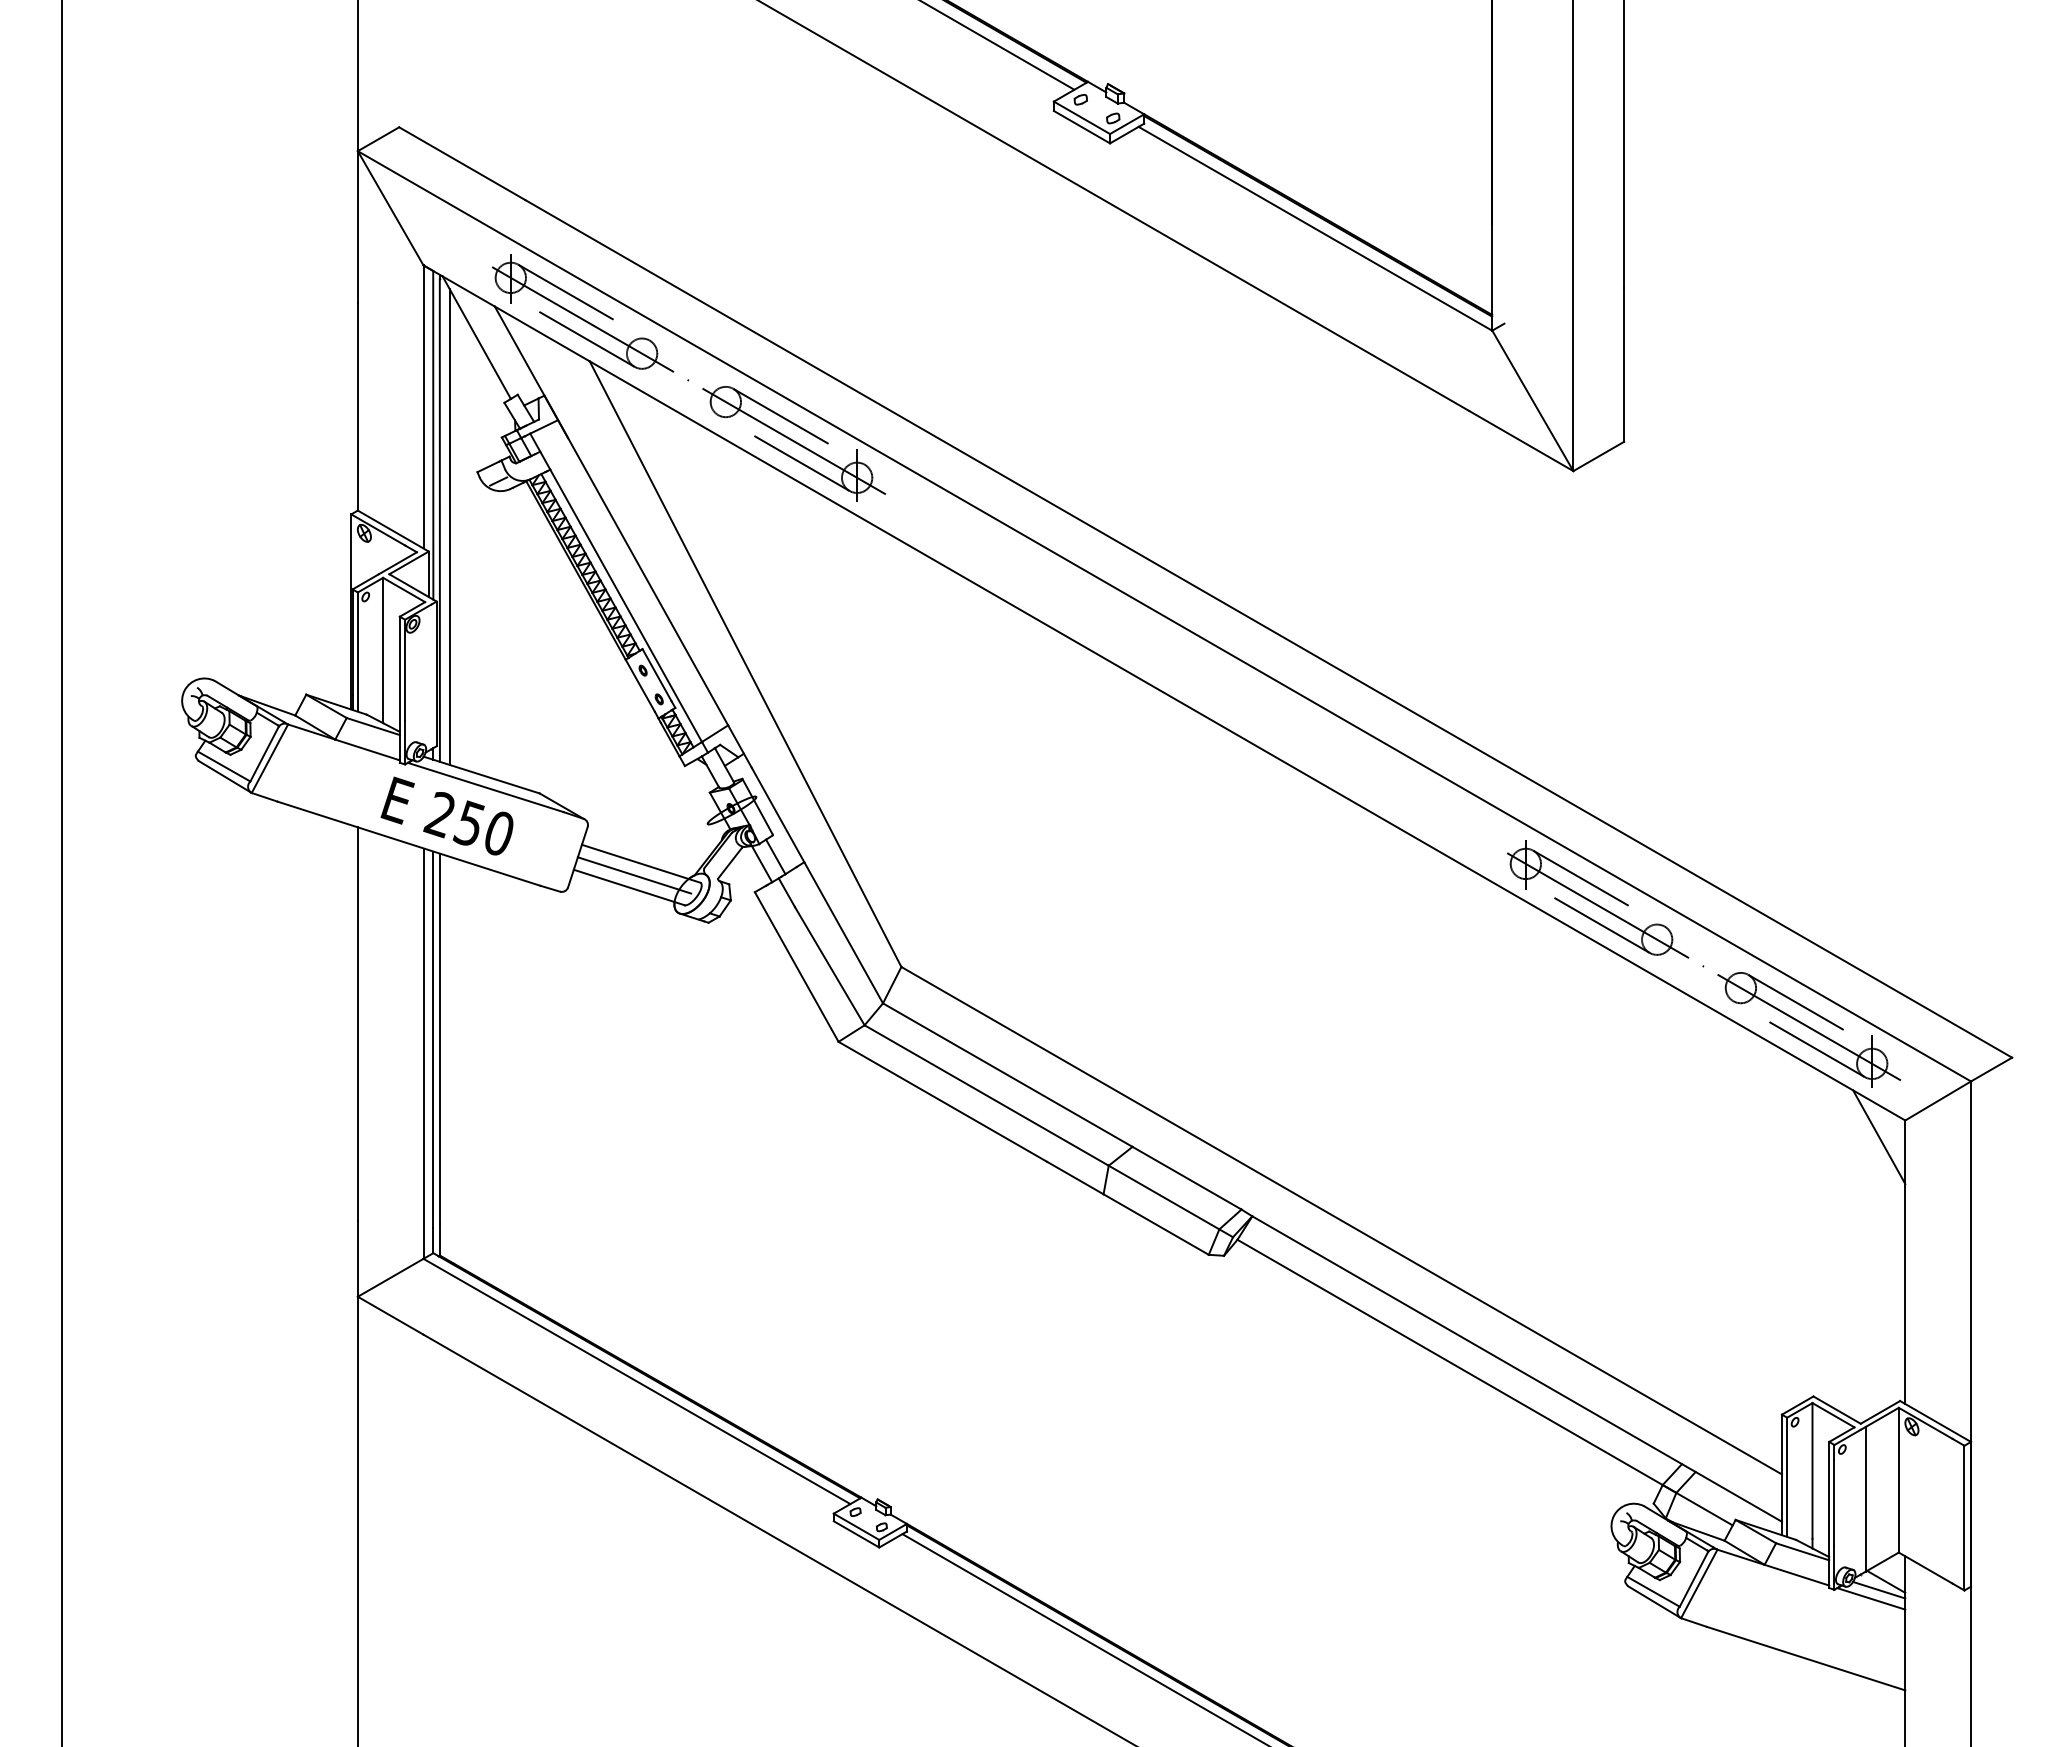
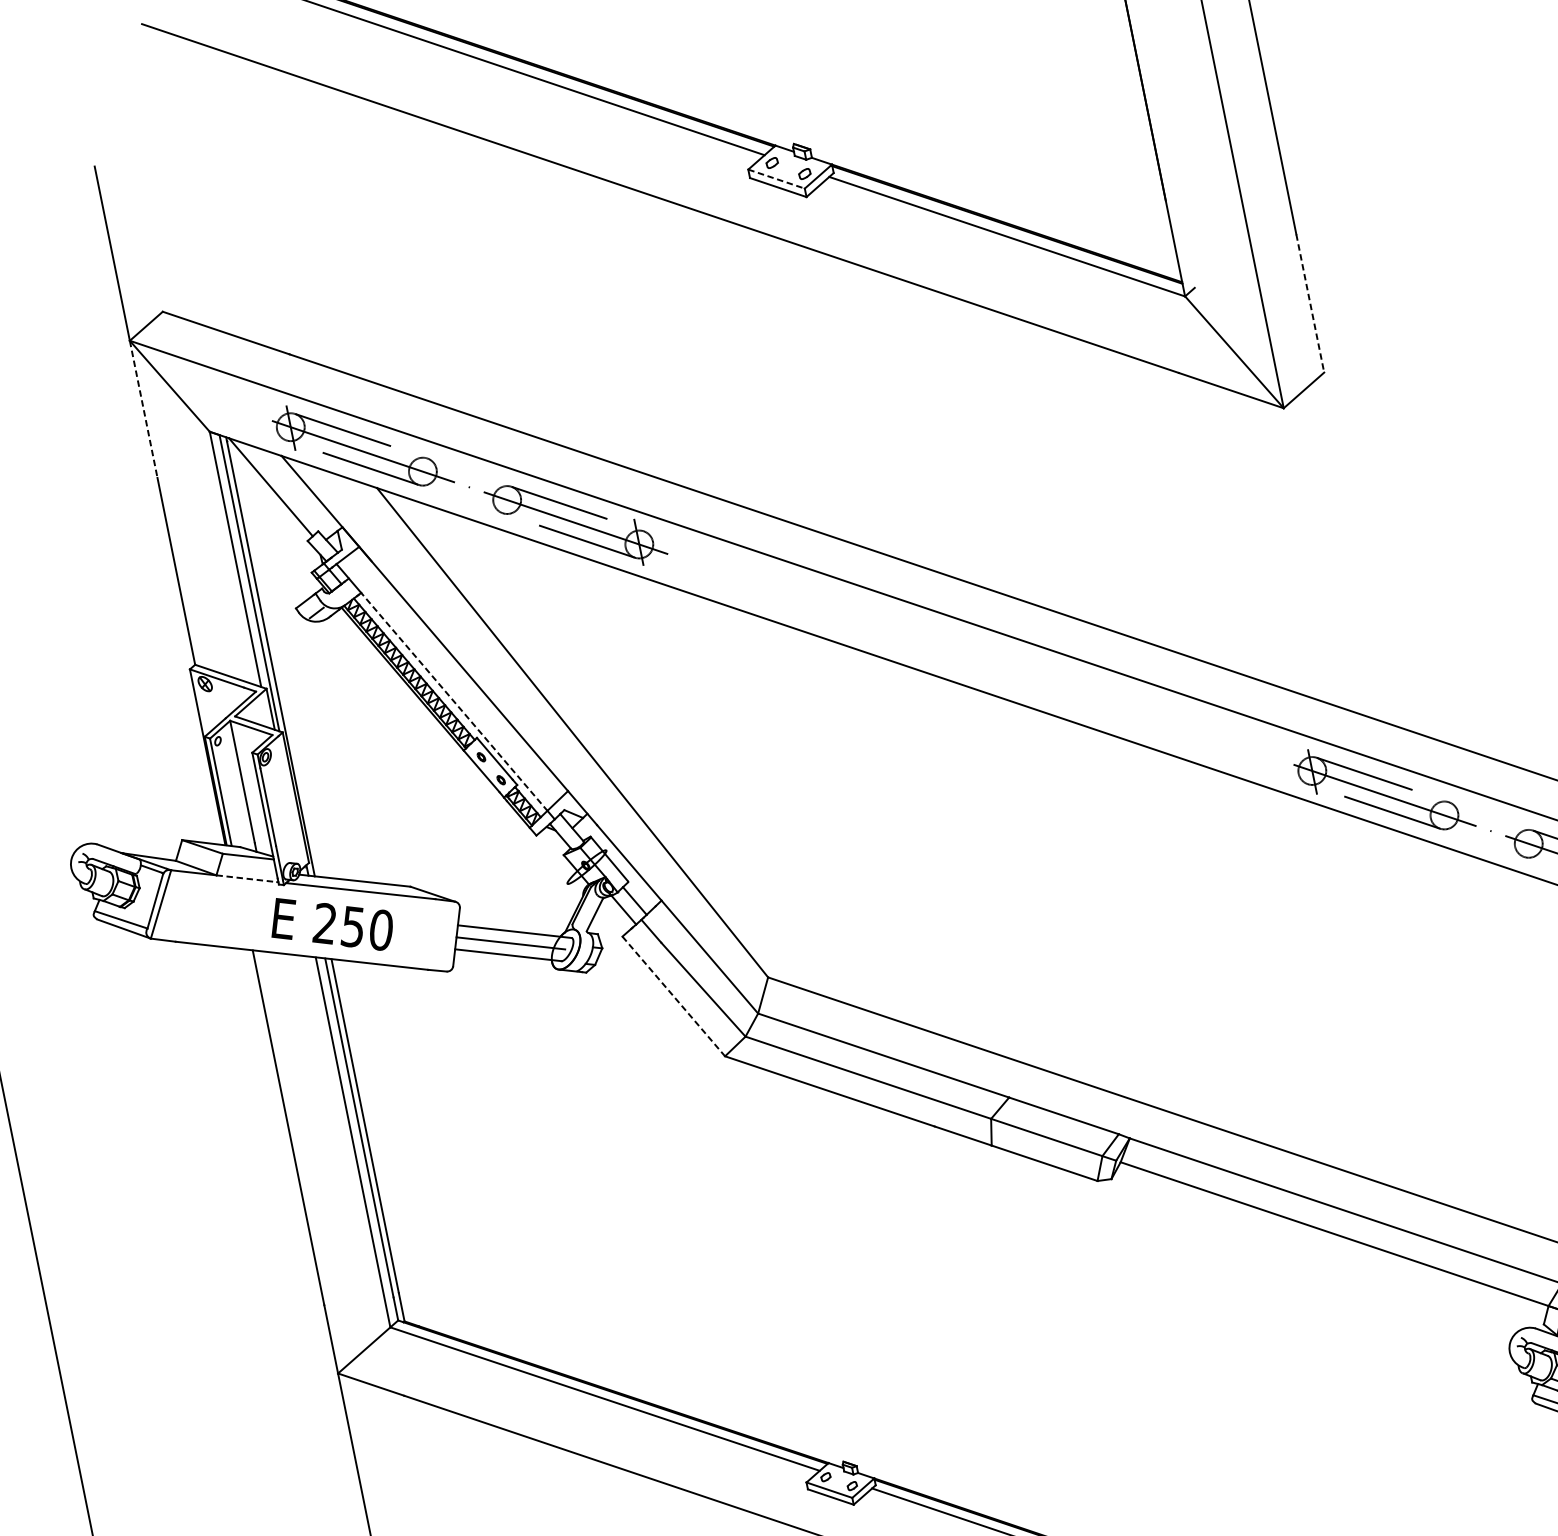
line: (1082, 118) -> (777, 179), solid -> dashed
line: (357, 227) -> (143, 409), solid -> dashed
line: (1624, 365) -> (1310, 303), solid -> dashed
line: (449, 527) -> (280, 663), removed
line: (626, 605) -> (454, 701), solid -> dashed
line: (367, 749) -> (247, 878), solid -> dashed
line: (796, 967) -> (673, 996), solid -> dashed

